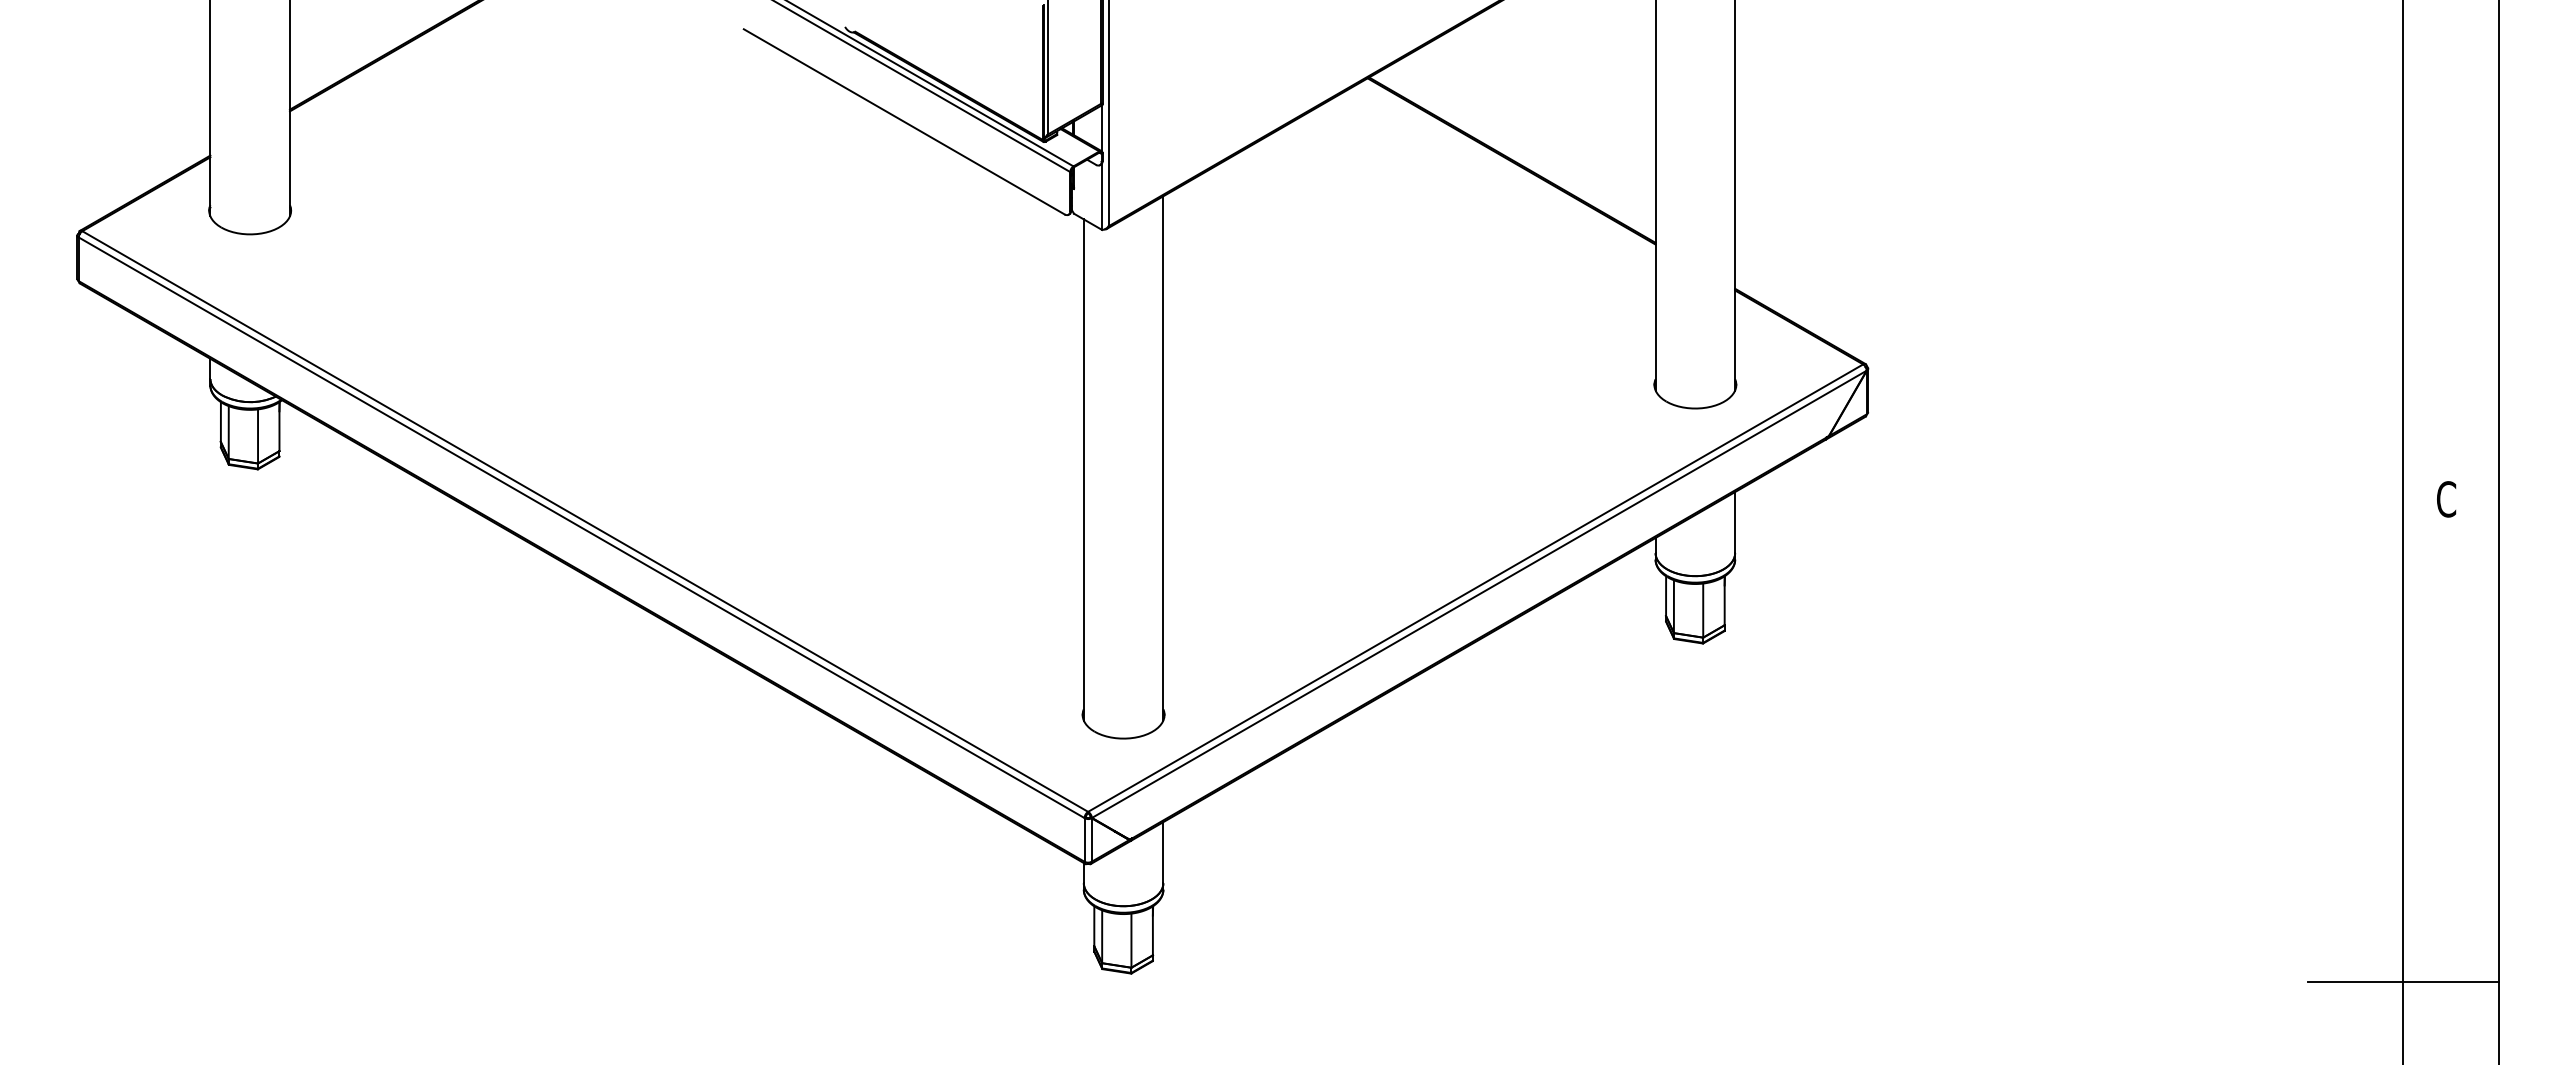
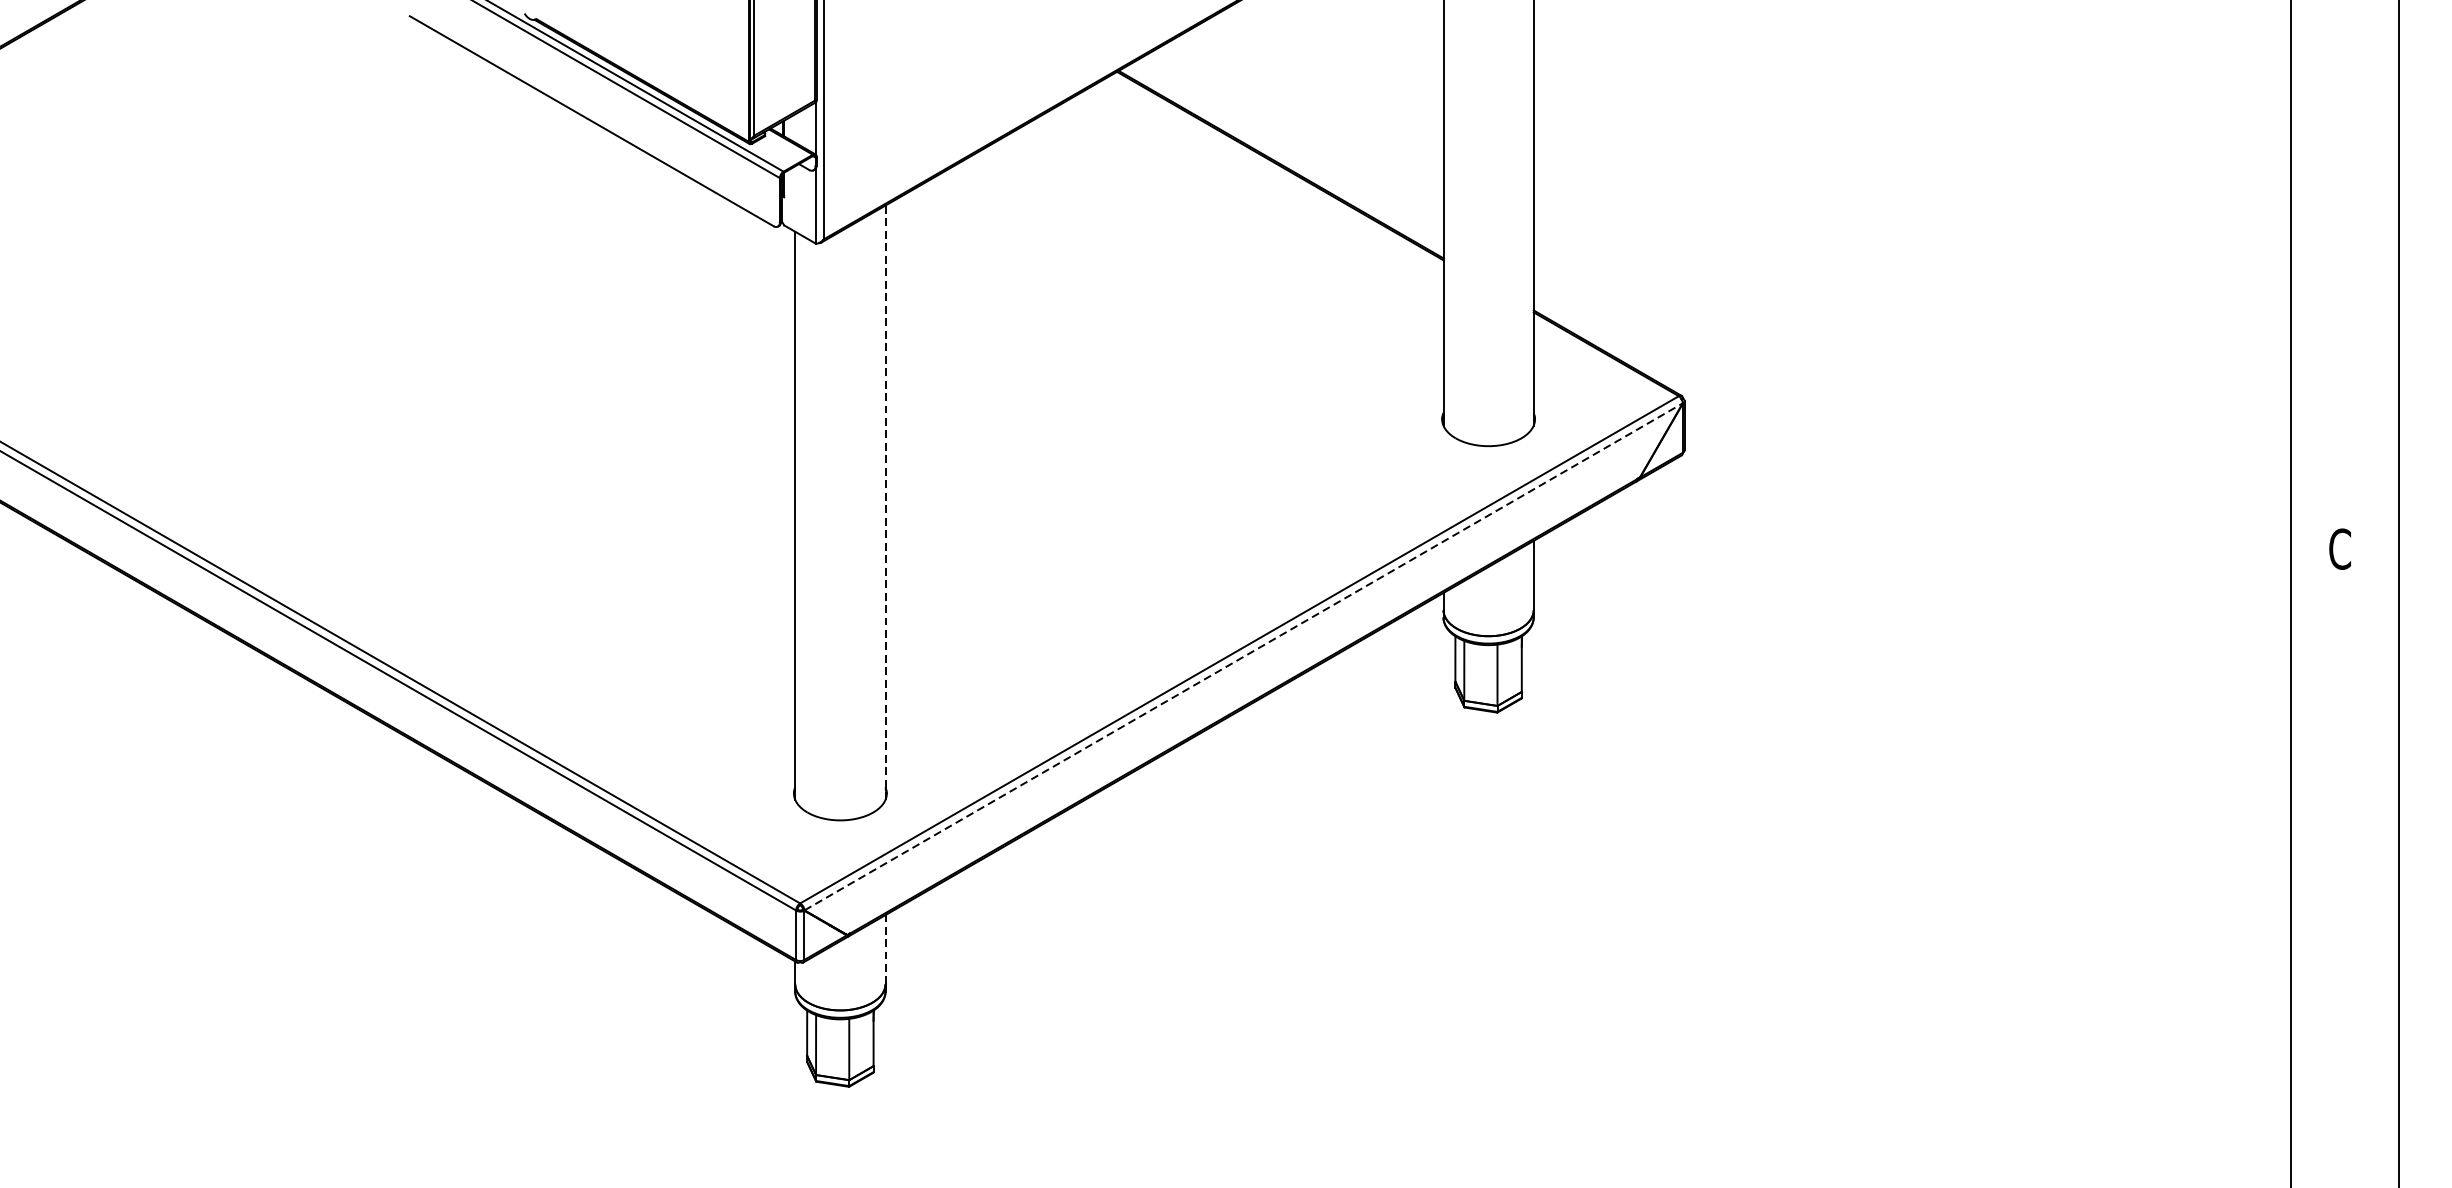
line: (1163, 457) -> (885, 501), solid -> dashed
line: (1479, 594) -> (1243, 657), solid -> dashed
line: (1163, 852) -> (885, 949), solid -> dashed
line: (2402, 981) -> (2290, 1095), removed

